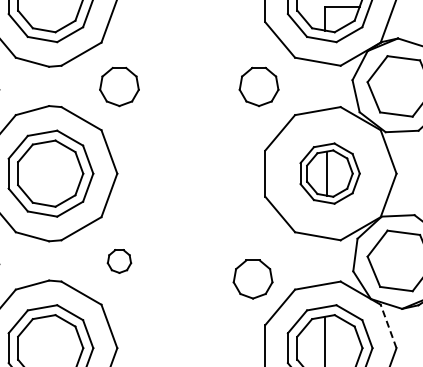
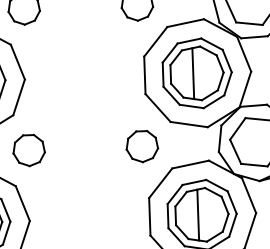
part: (329, 173) -> (196, 73), size x1.43
part: (119, 261) -> (29, 150), size x1.67
part: (252, 279) -> (141, 146), moved
line: (388, 326) -> (248, 195), dashed -> solid

